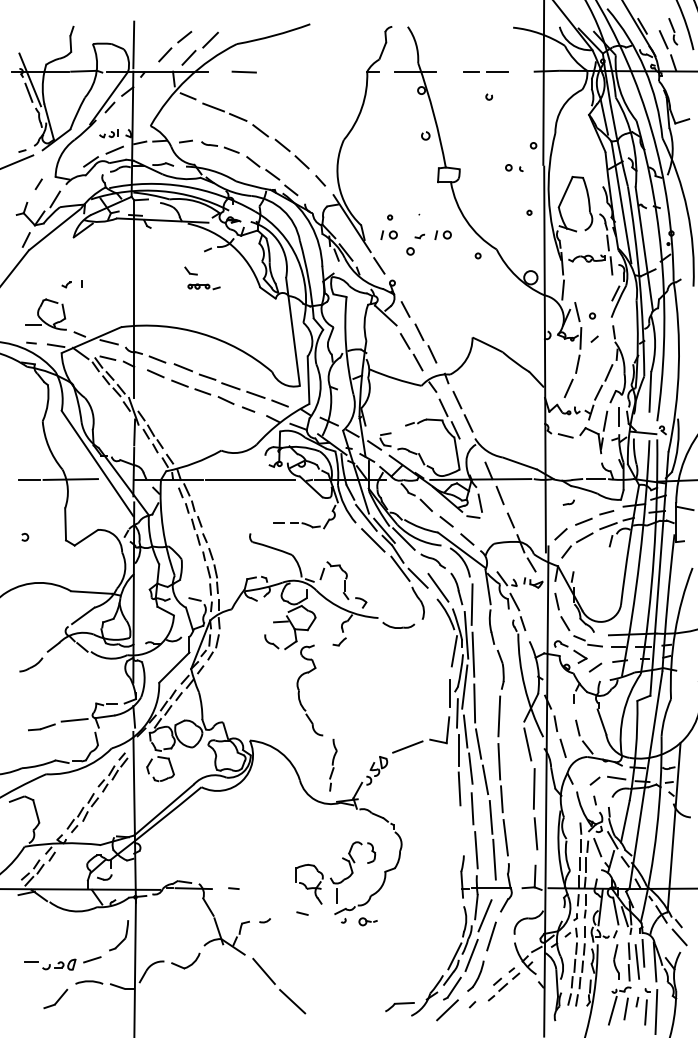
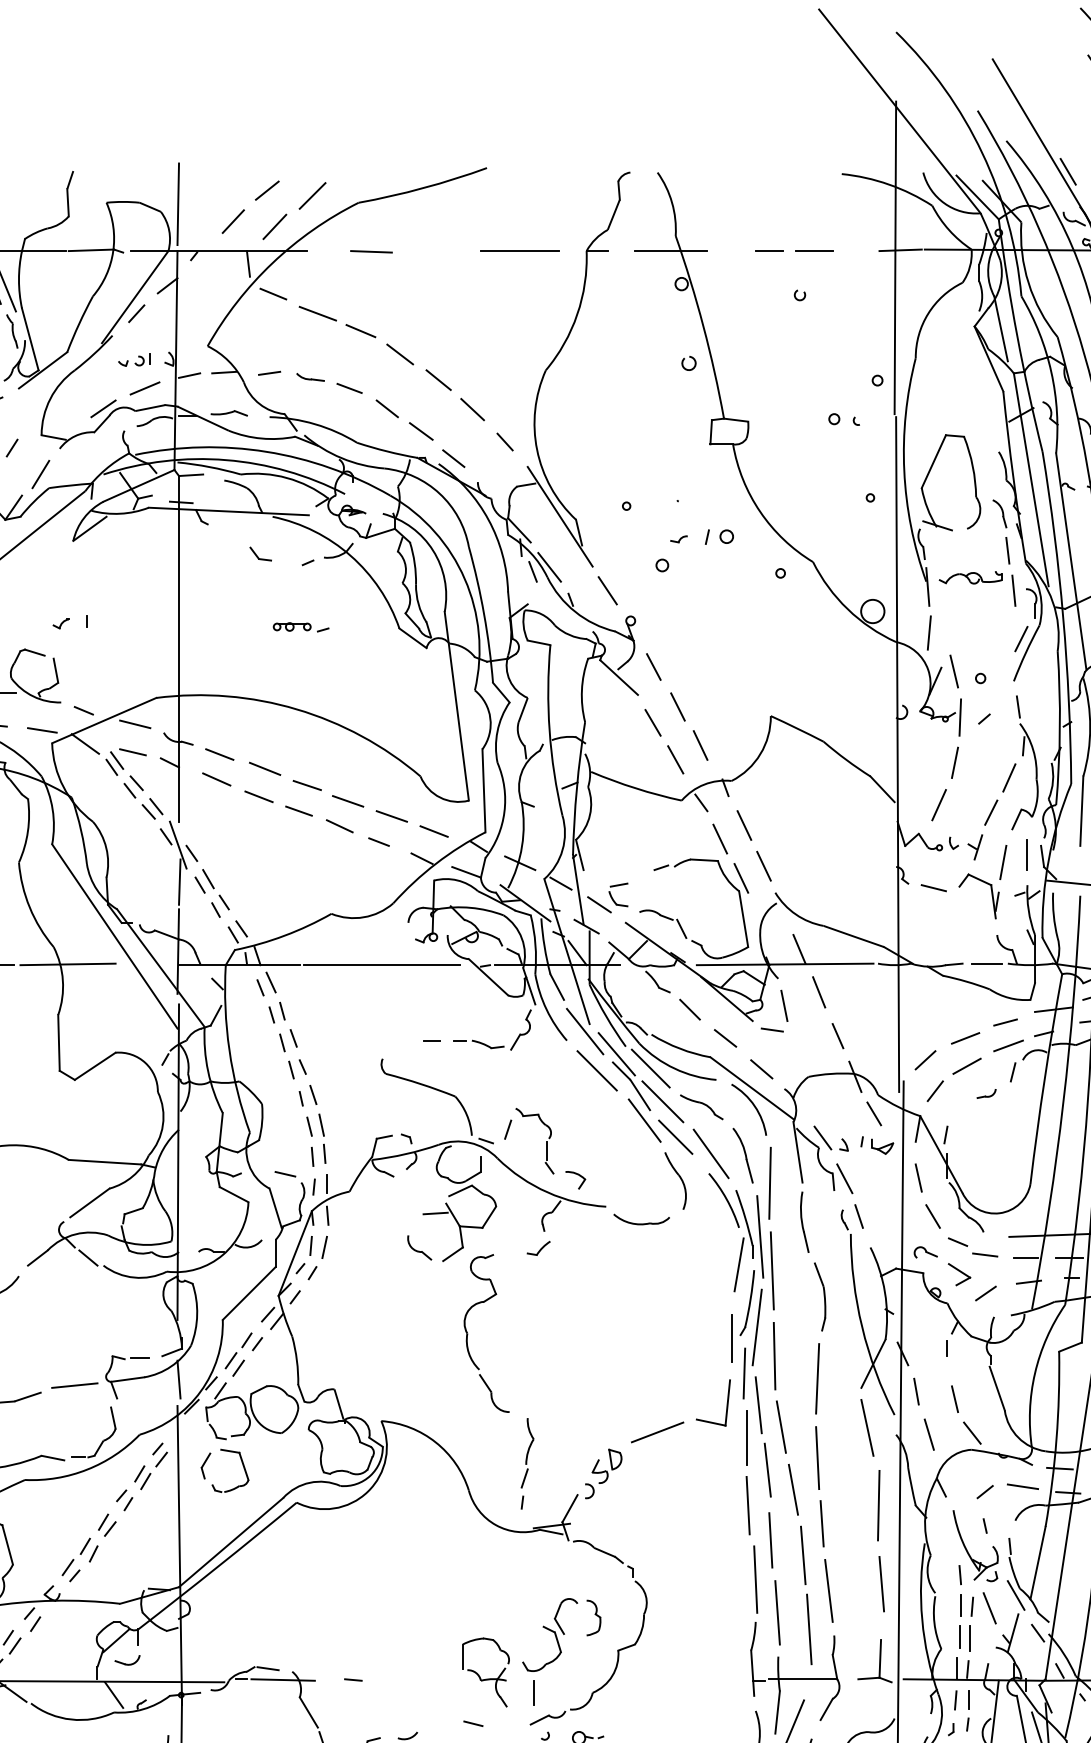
line: (328, 71) -> (518, 250), added
part: (388, 235) -> (623, 537), removed
part: (190, 270) -> (259, 553), moved
part: (568, 502) -> (985, 1093), moved
line: (410, 557) -> (662, 1100), added
line: (463, 831) -> (754, 1580), added

